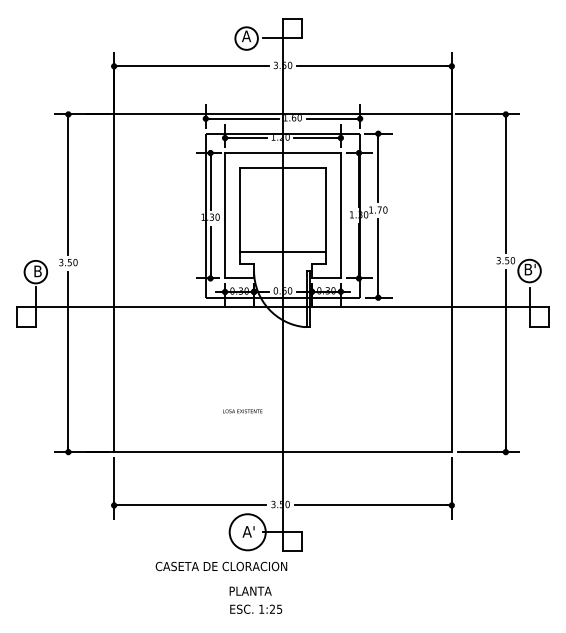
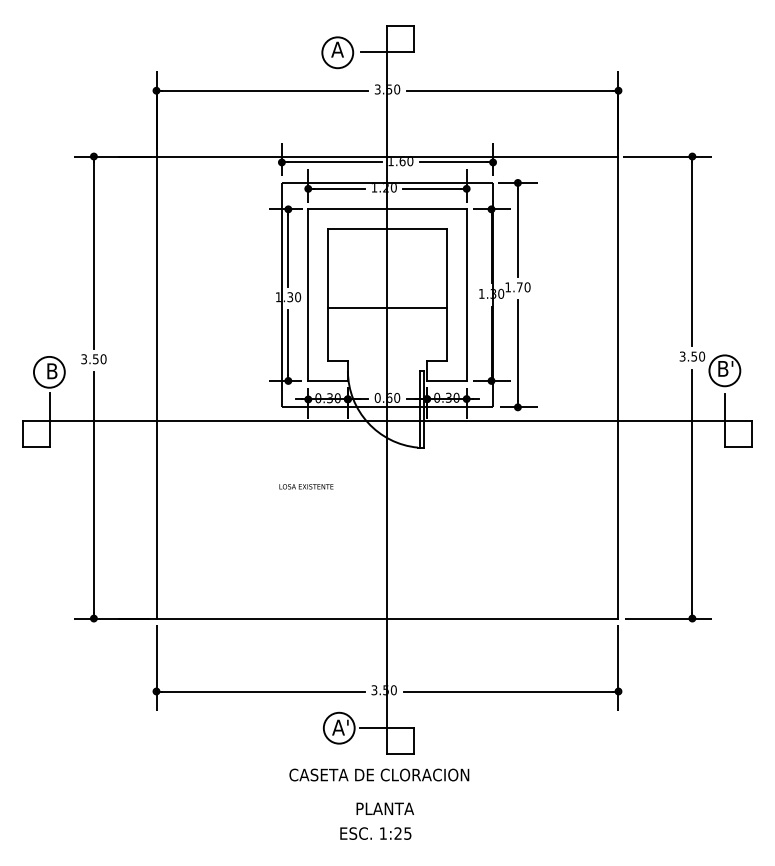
line: (283, 252) -> (387, 308), moved
text: (242, 411) -> (306, 486), moved
circle: (247, 531) -> (338, 727), size x0.62
text: (221, 566) -> (379, 774), moved
text: (250, 590) -> (384, 808), moved
text: (255, 609) -> (375, 833), moved

